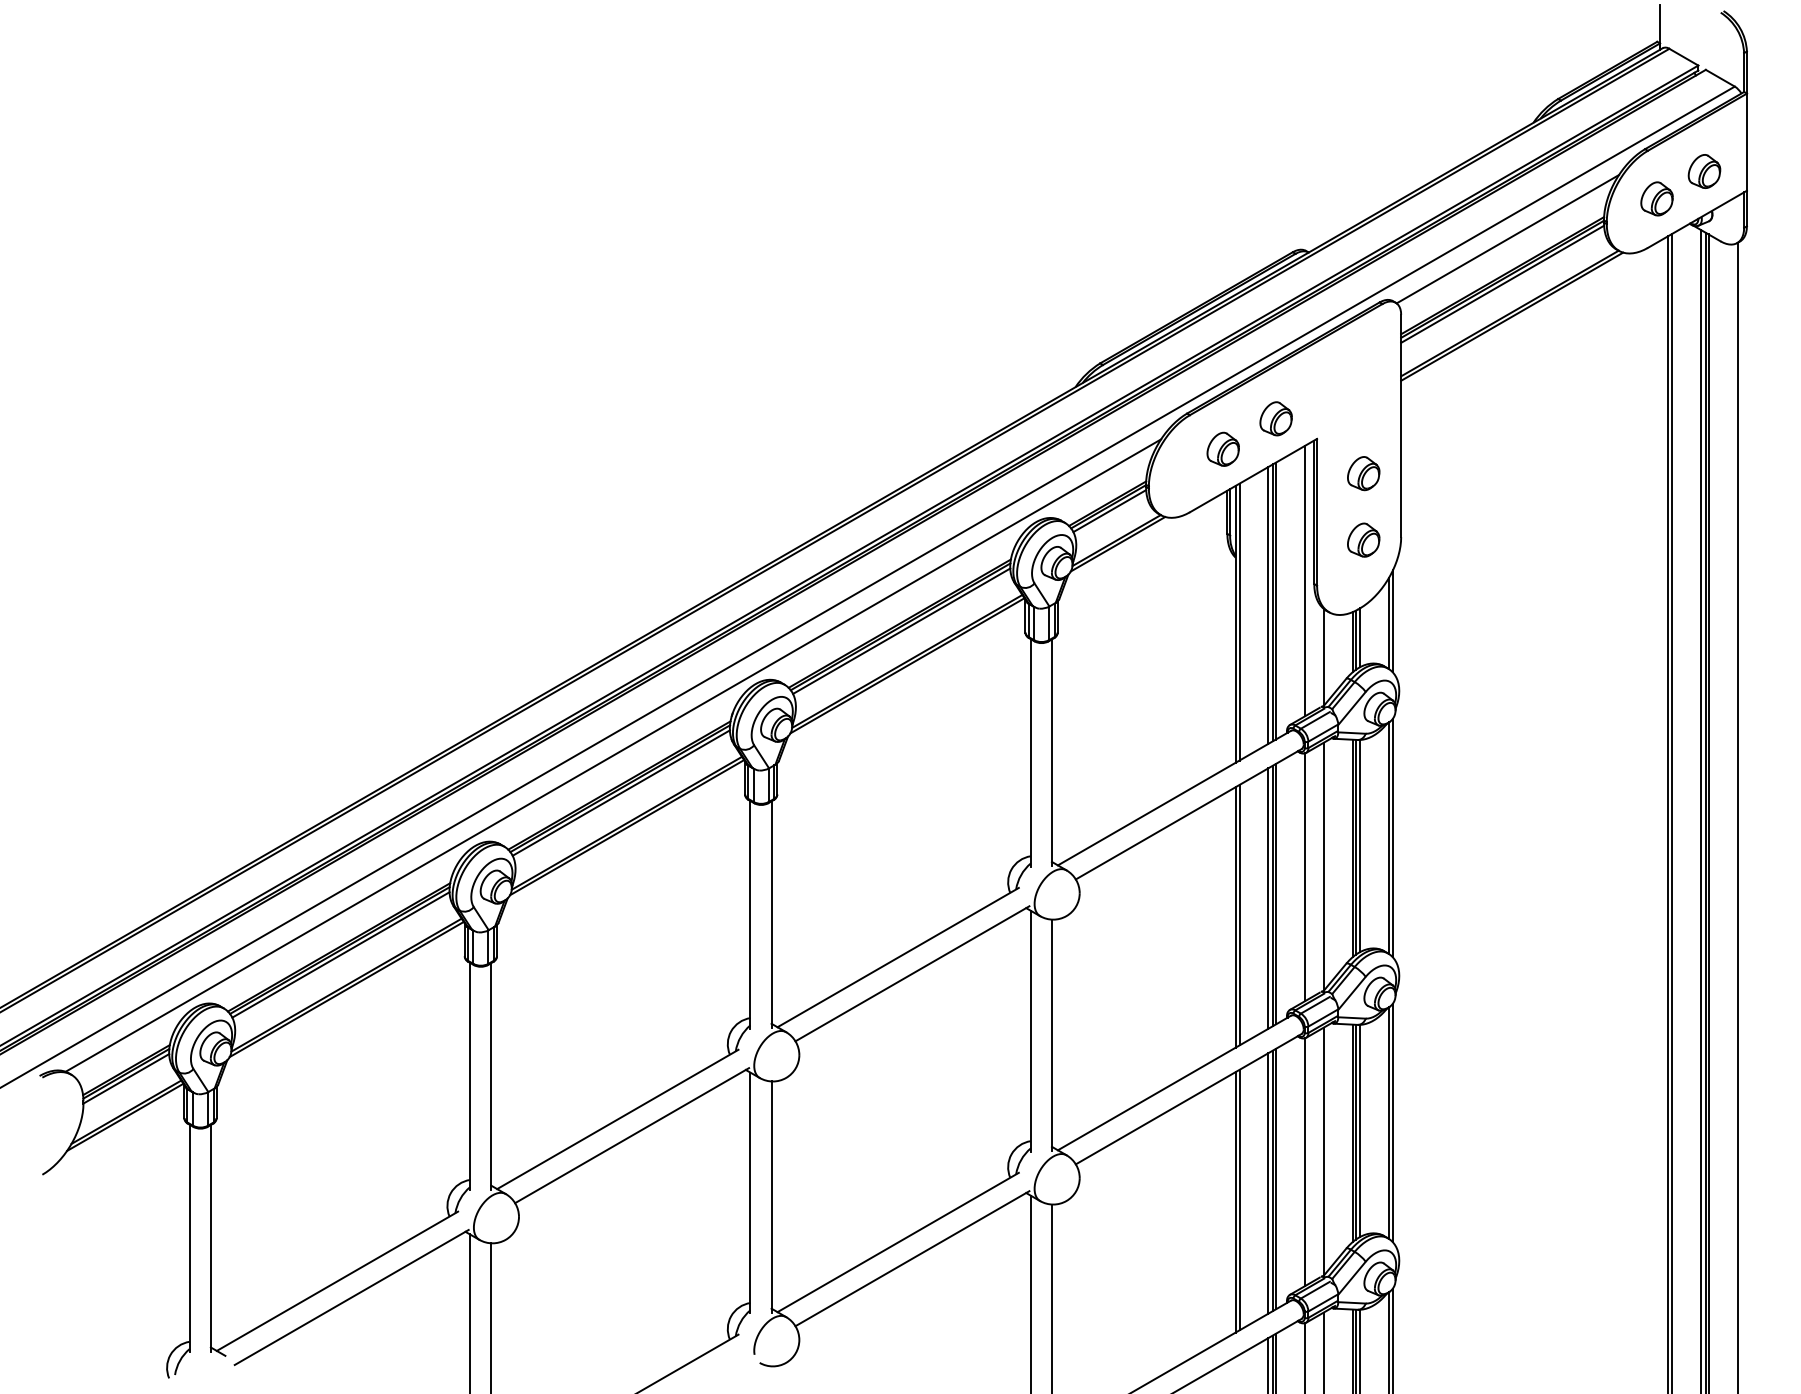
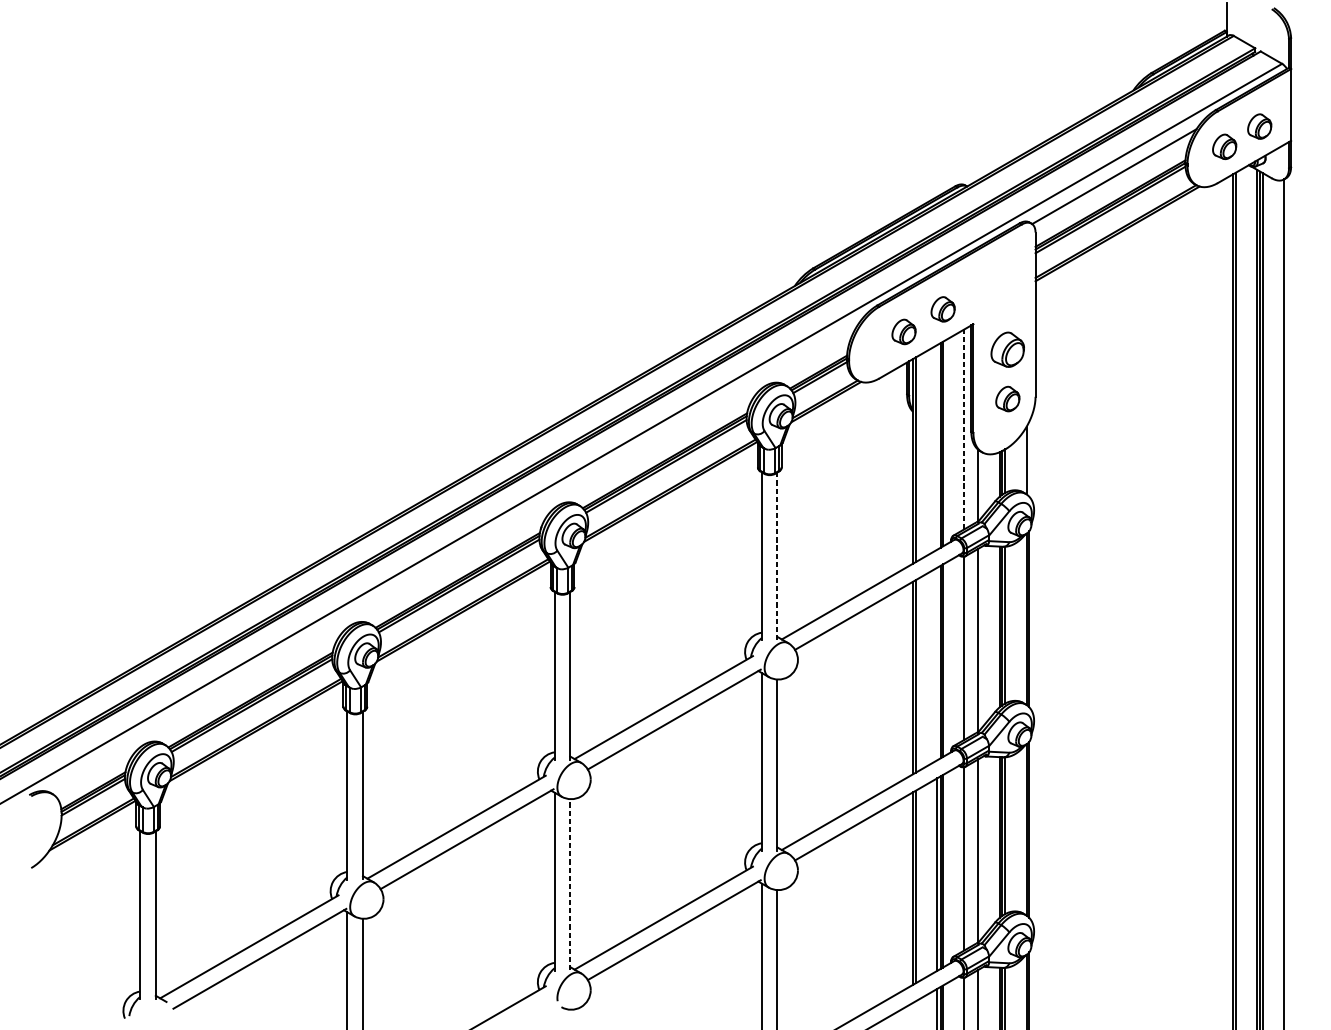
part: (1363, 473) -> (1007, 349), size x1.4
line: (1304, 580) -> (964, 428), solid -> dashed
line: (1268, 604) -> (937, 446), removed
line: (1392, 621) -> (1029, 459), removed
line: (1051, 752) -> (777, 556), solid -> dashed
line: (613, 755) -> (453, 558), removed
line: (1268, 898) -> (937, 663), removed
line: (771, 1197) -> (570, 884), solid -> dashed

